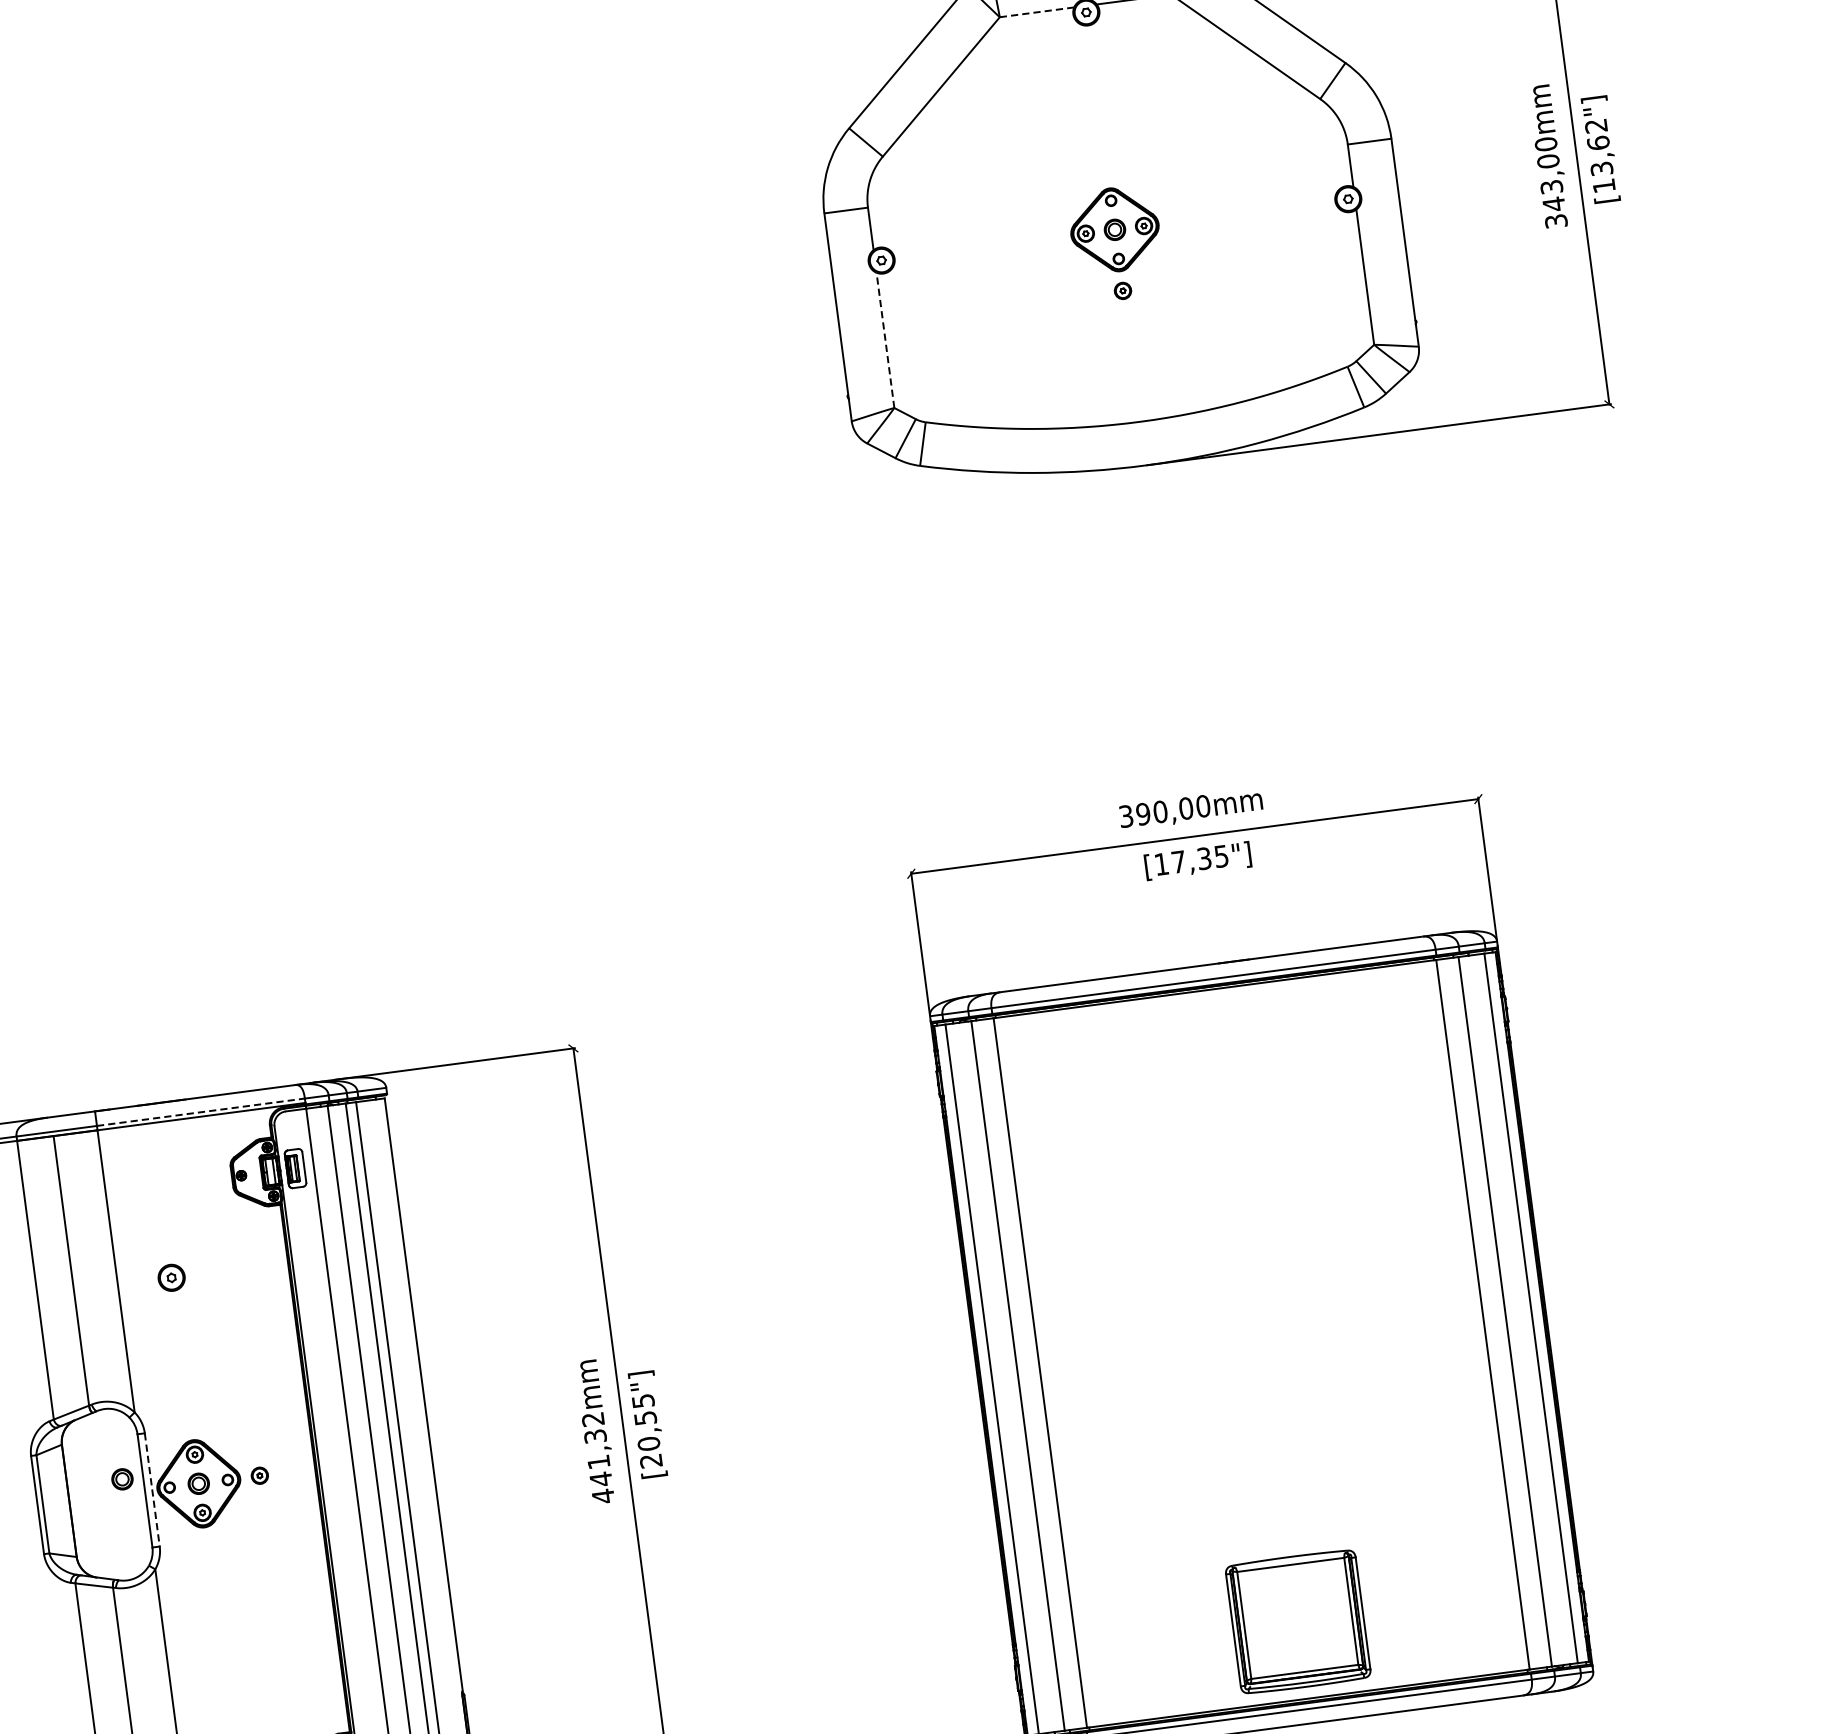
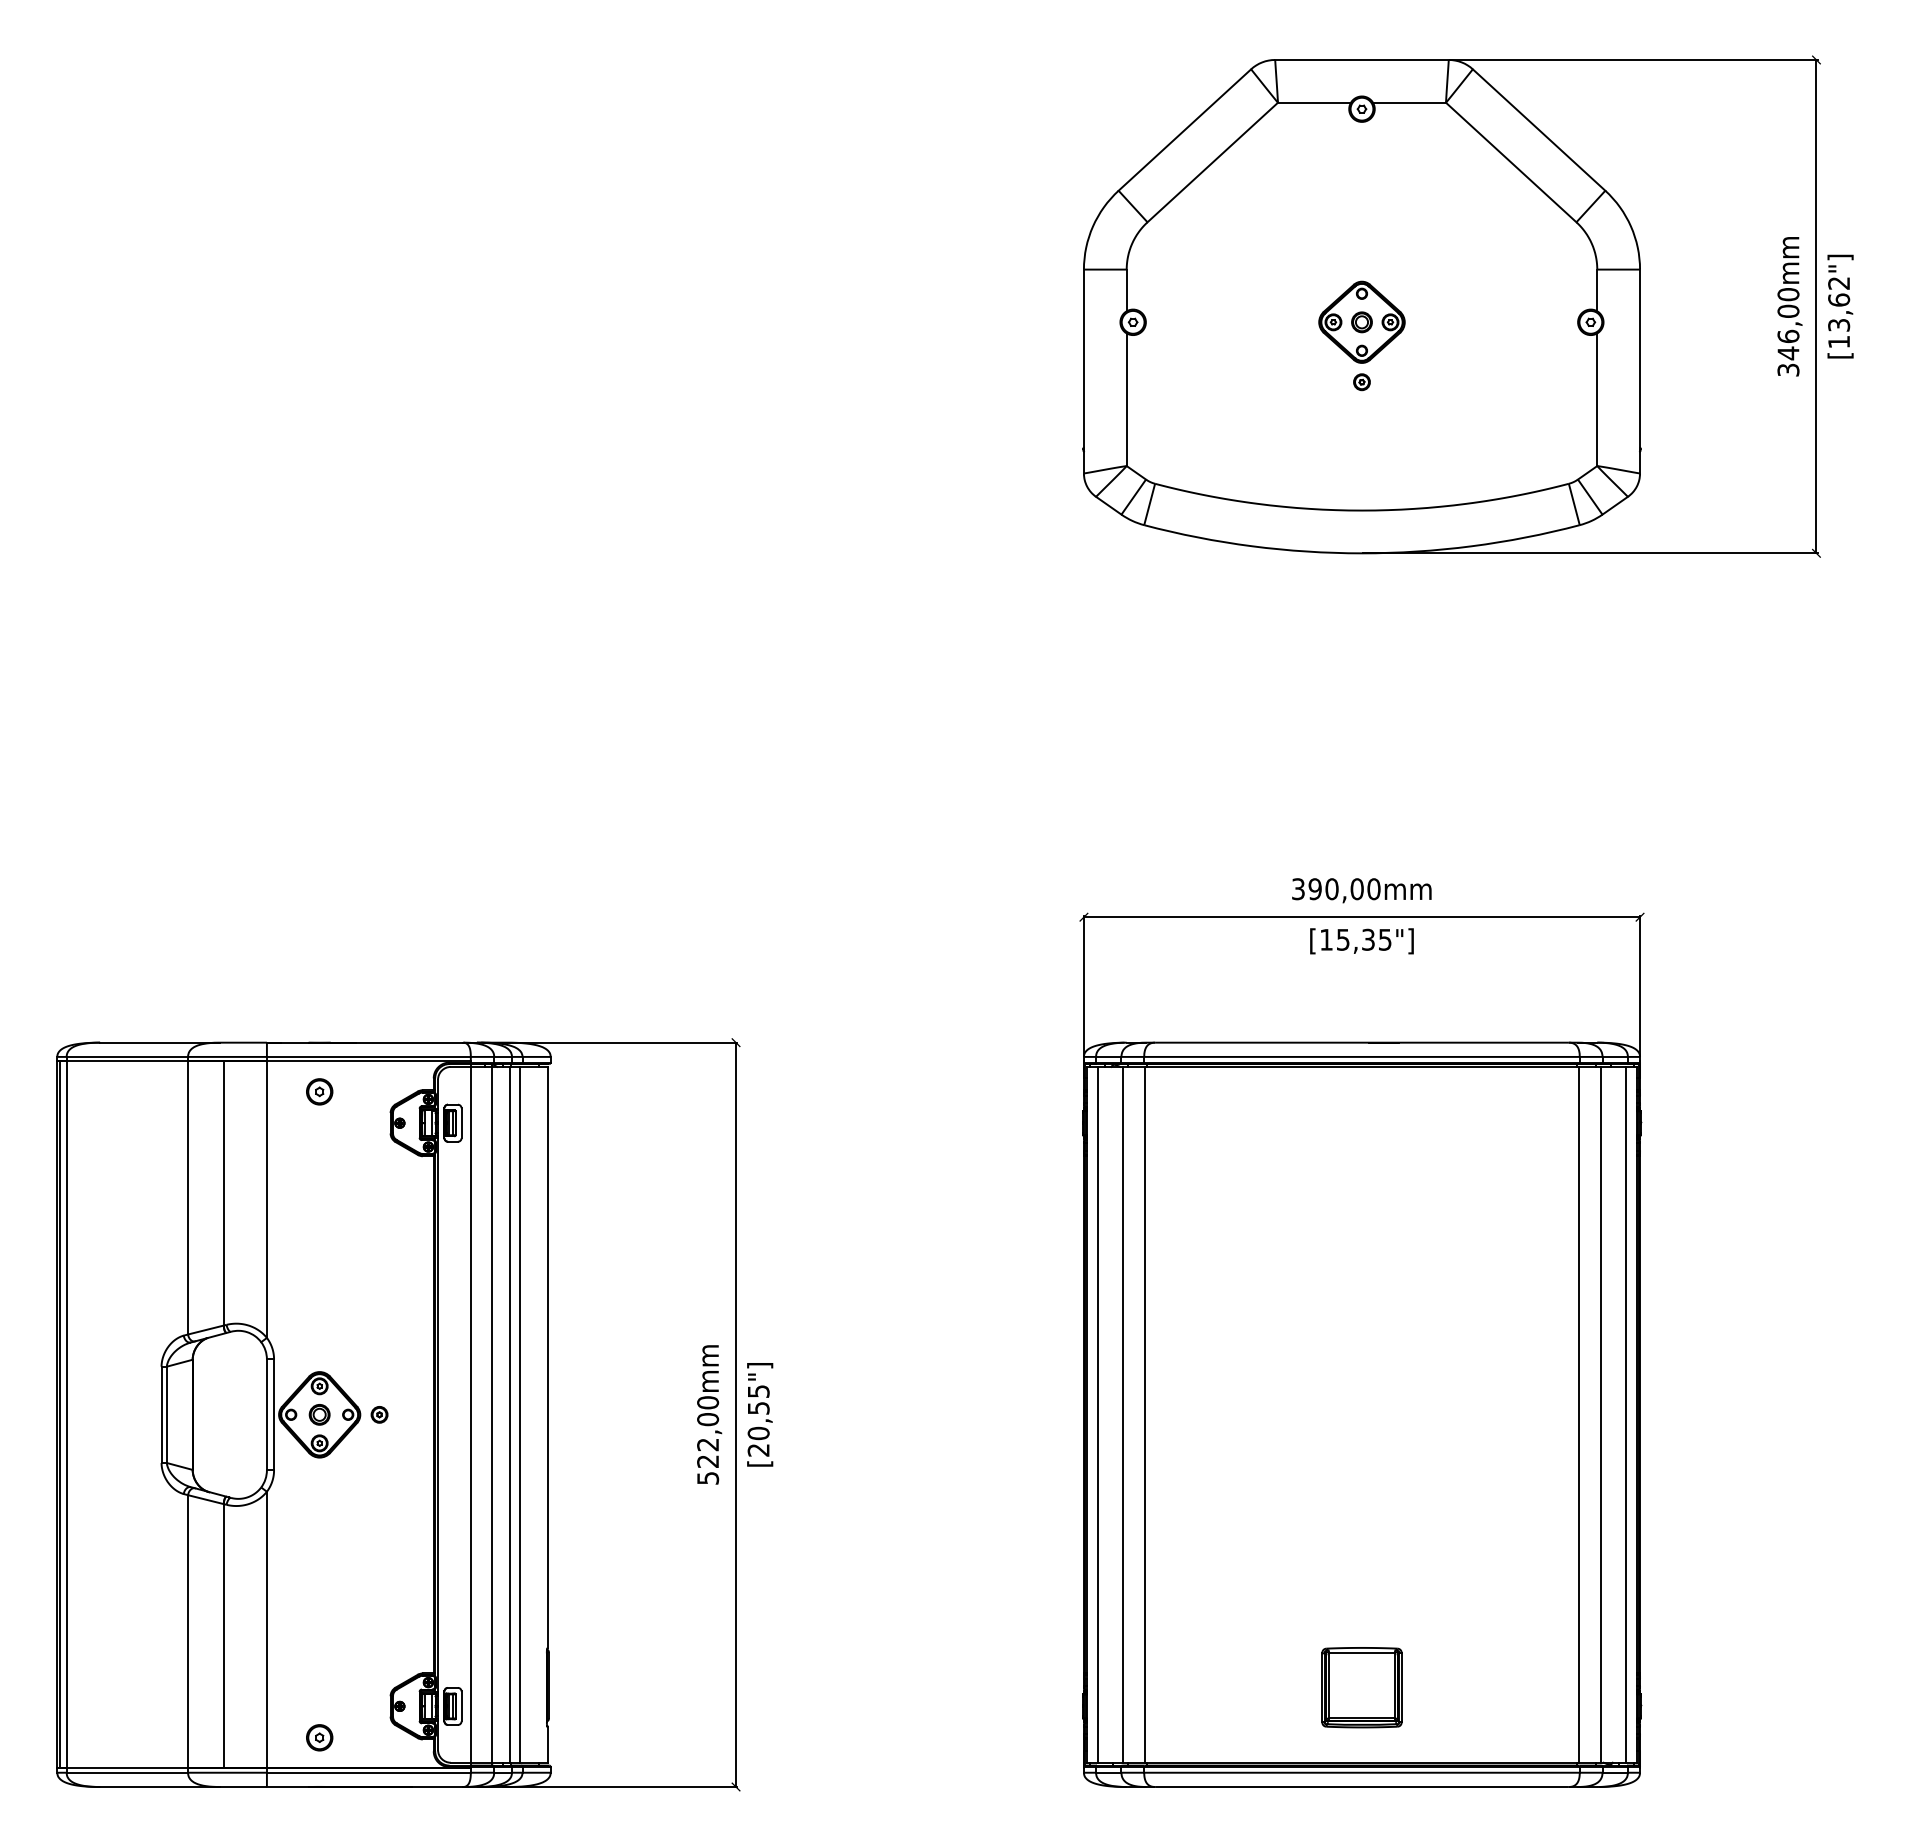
line: (1036, 12) -> (1313, 102), dashed -> solid
text: (1551, 187) -> (1788, 336), 343,00mm -> 346,00mm
line: (885, 340) -> (1126, 399), dashed -> solid
text: (1178, 861) -> (1343, 939), [17,35"] -> [15,35"]
line: (200, 1111) -> (368, 1056), dashed -> solid
part: (171, 1277) -> (319, 1091), moved
text: (598, 1457) -> (708, 1440), 441,32mm -> 522,00mm
part: (122, 1479) -> (246, 1400), removed
line: (152, 1489) -> (274, 1414), dashed -> solid
part: (1297, 1621) -> (1361, 1687), size x0.62

